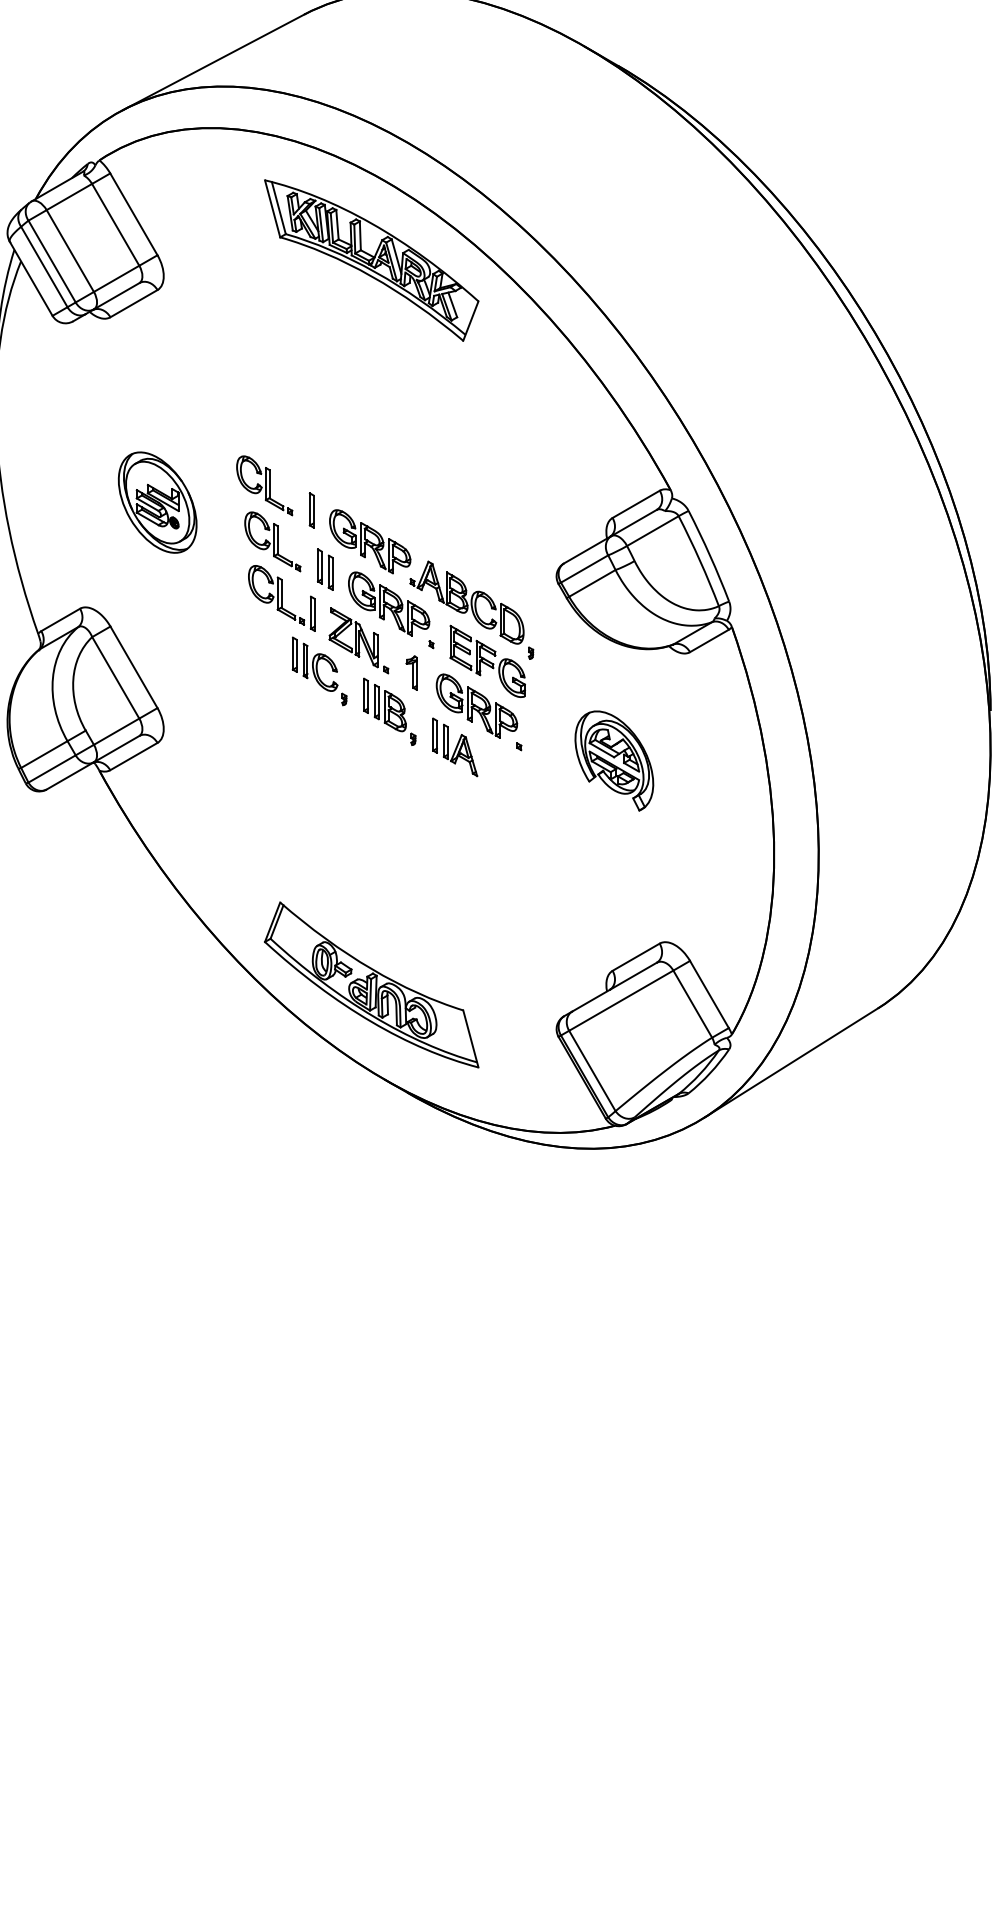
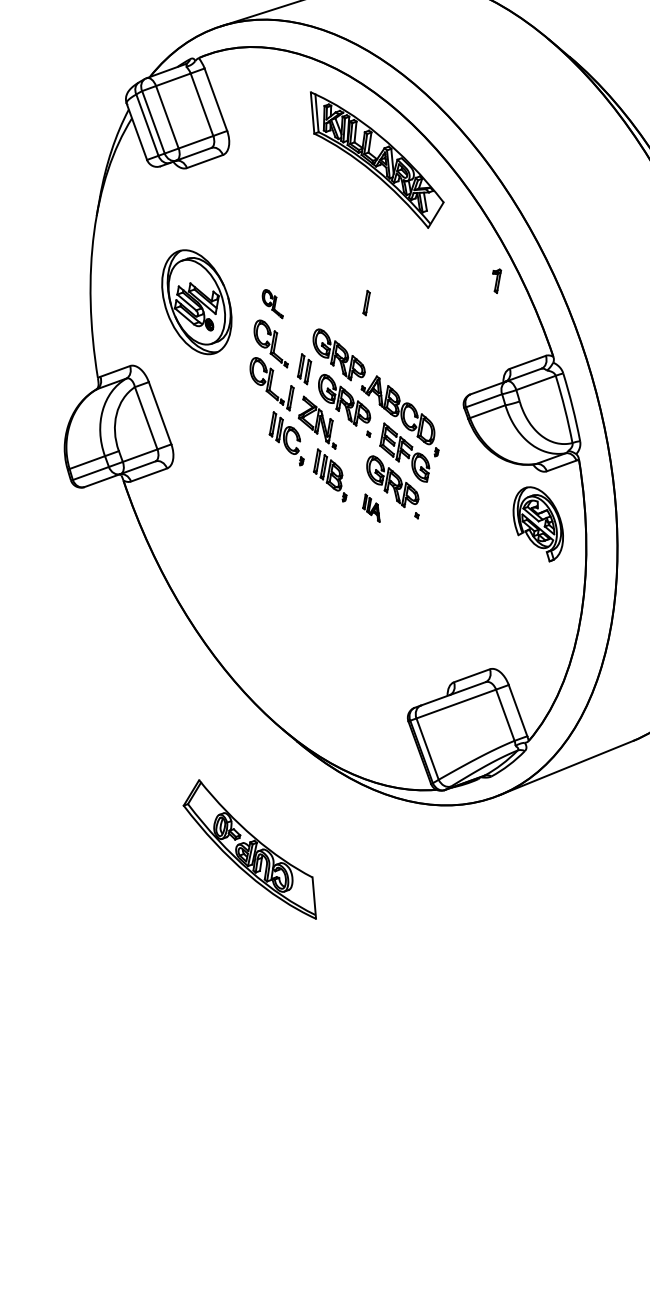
part: (264, 485) -> (272, 303), size x0.6
part: (157, 502) -> (196, 302), size x1.4
part: (311, 510) -> (366, 303), moved
part: (411, 672) -> (495, 280), moved
part: (455, 747) -> (372, 508), size x0.6
part: (614, 760) -> (538, 523), moved
part: (371, 984) -> (252, 848), moved

